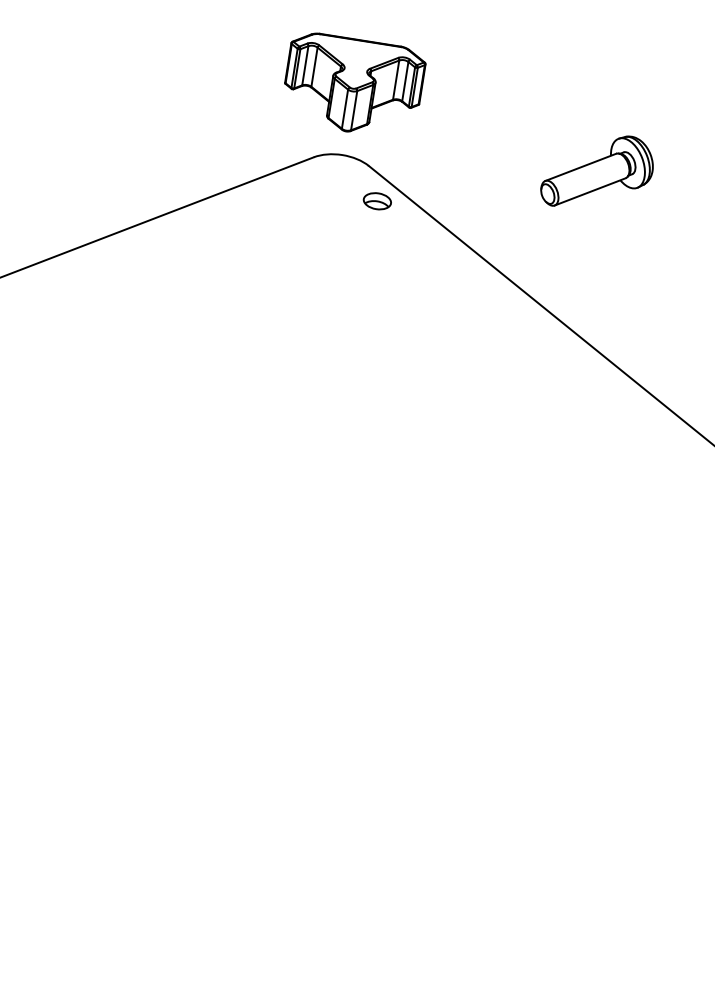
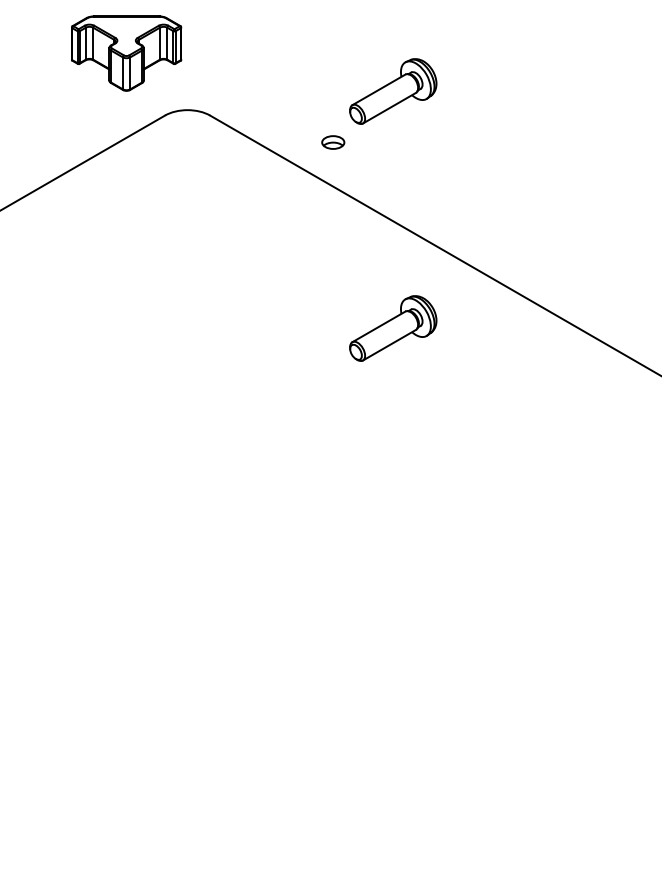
part: (353, 85) -> (126, 53), moved
part: (377, 201) -> (333, 142), moved
part: (552, 462) -> (393, 328), added

